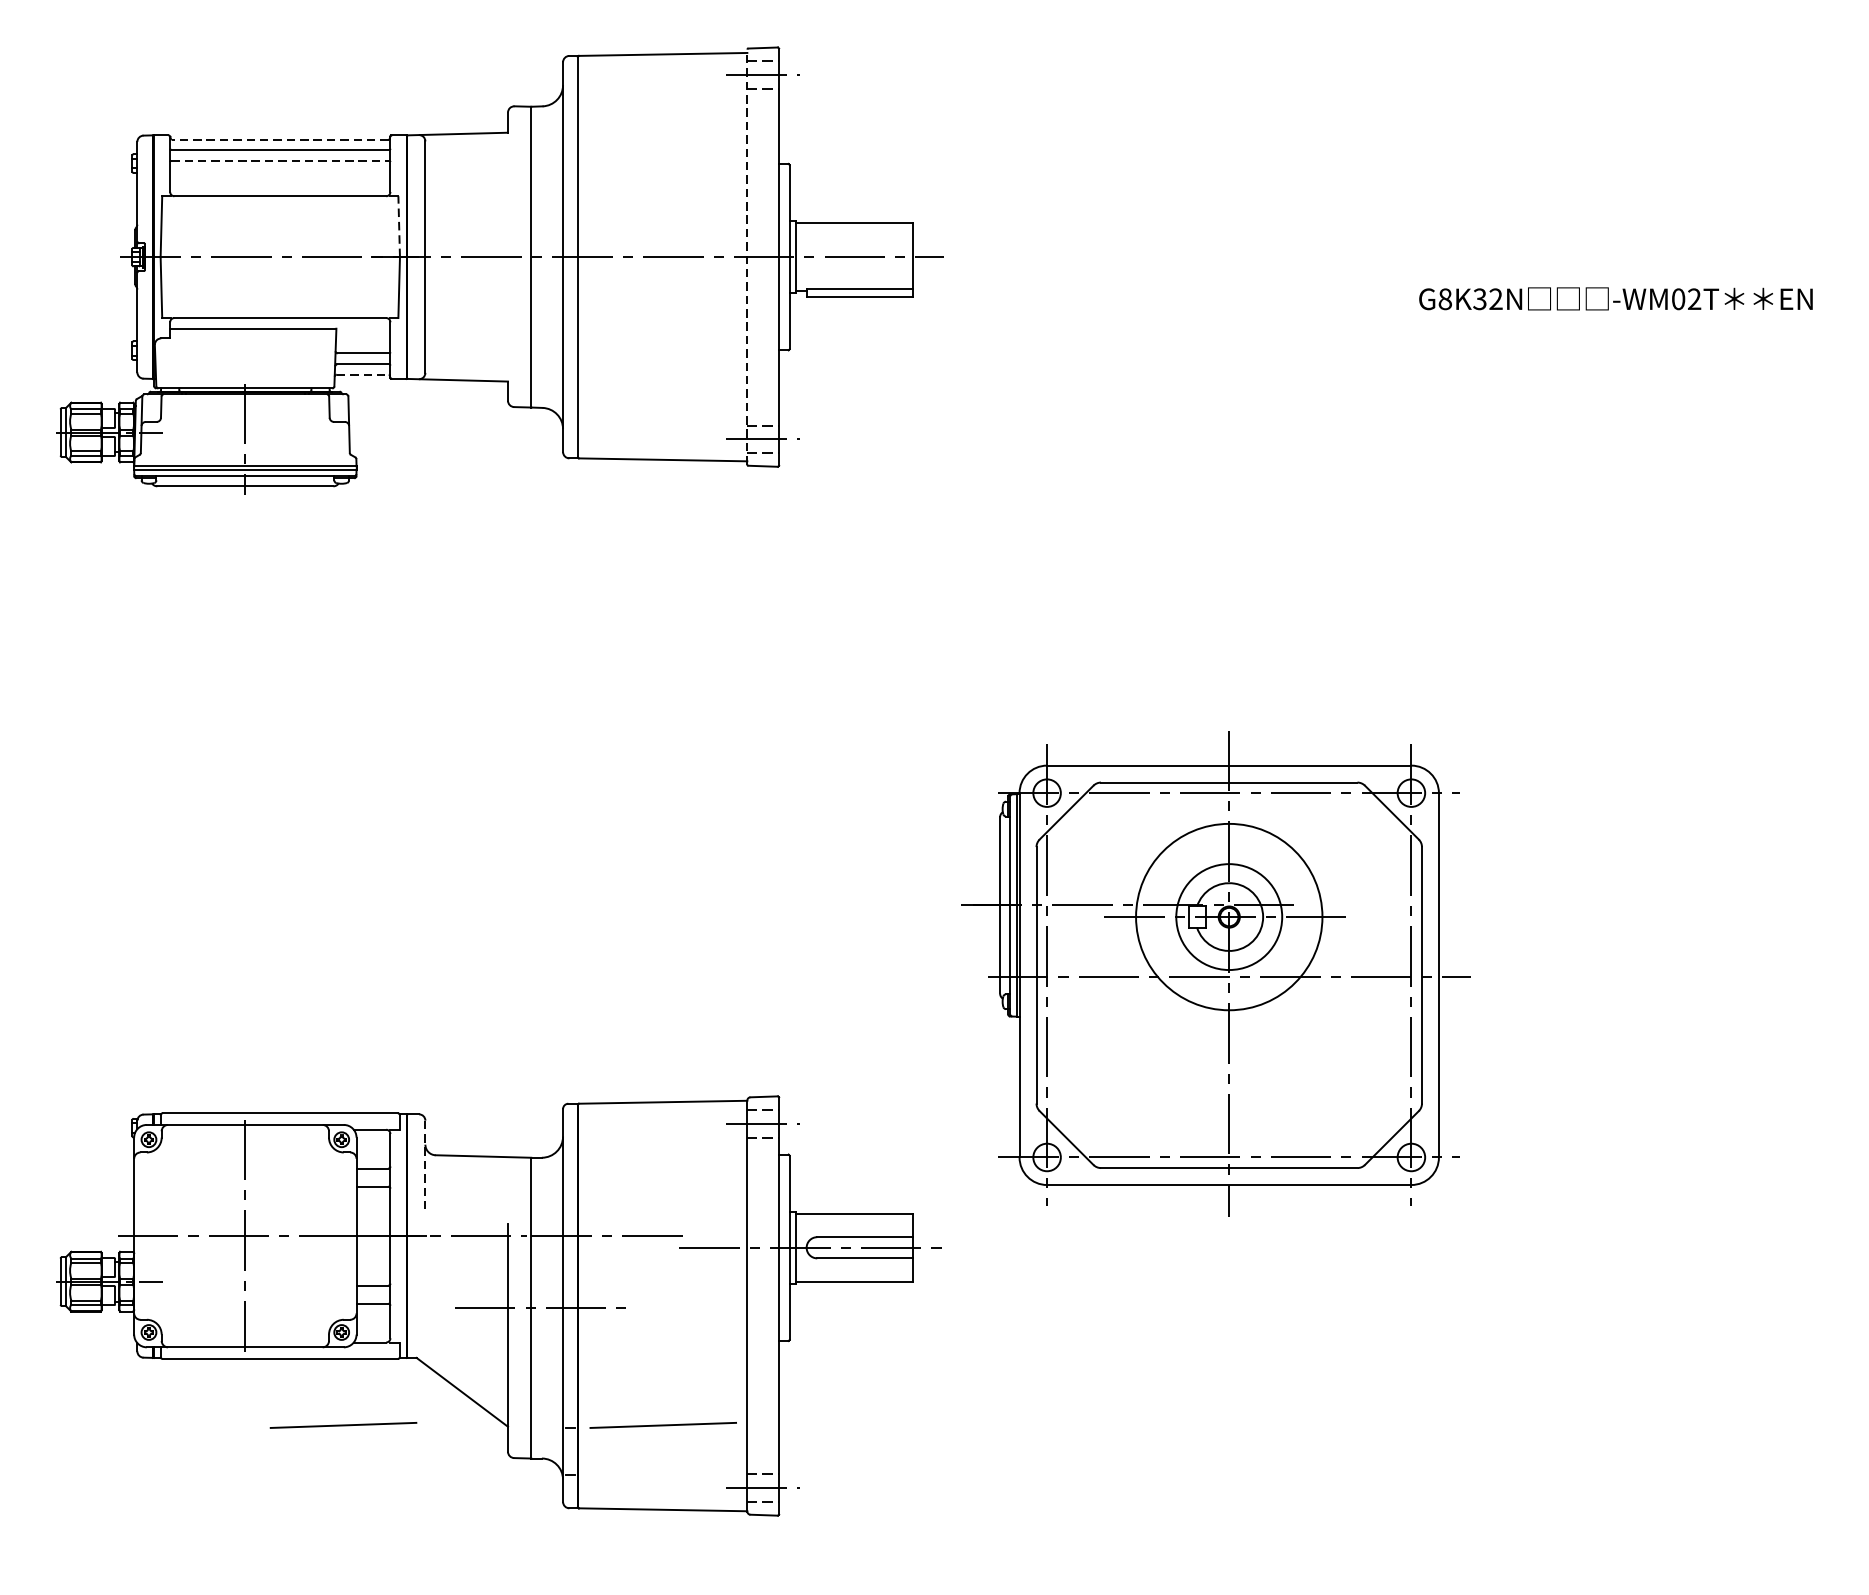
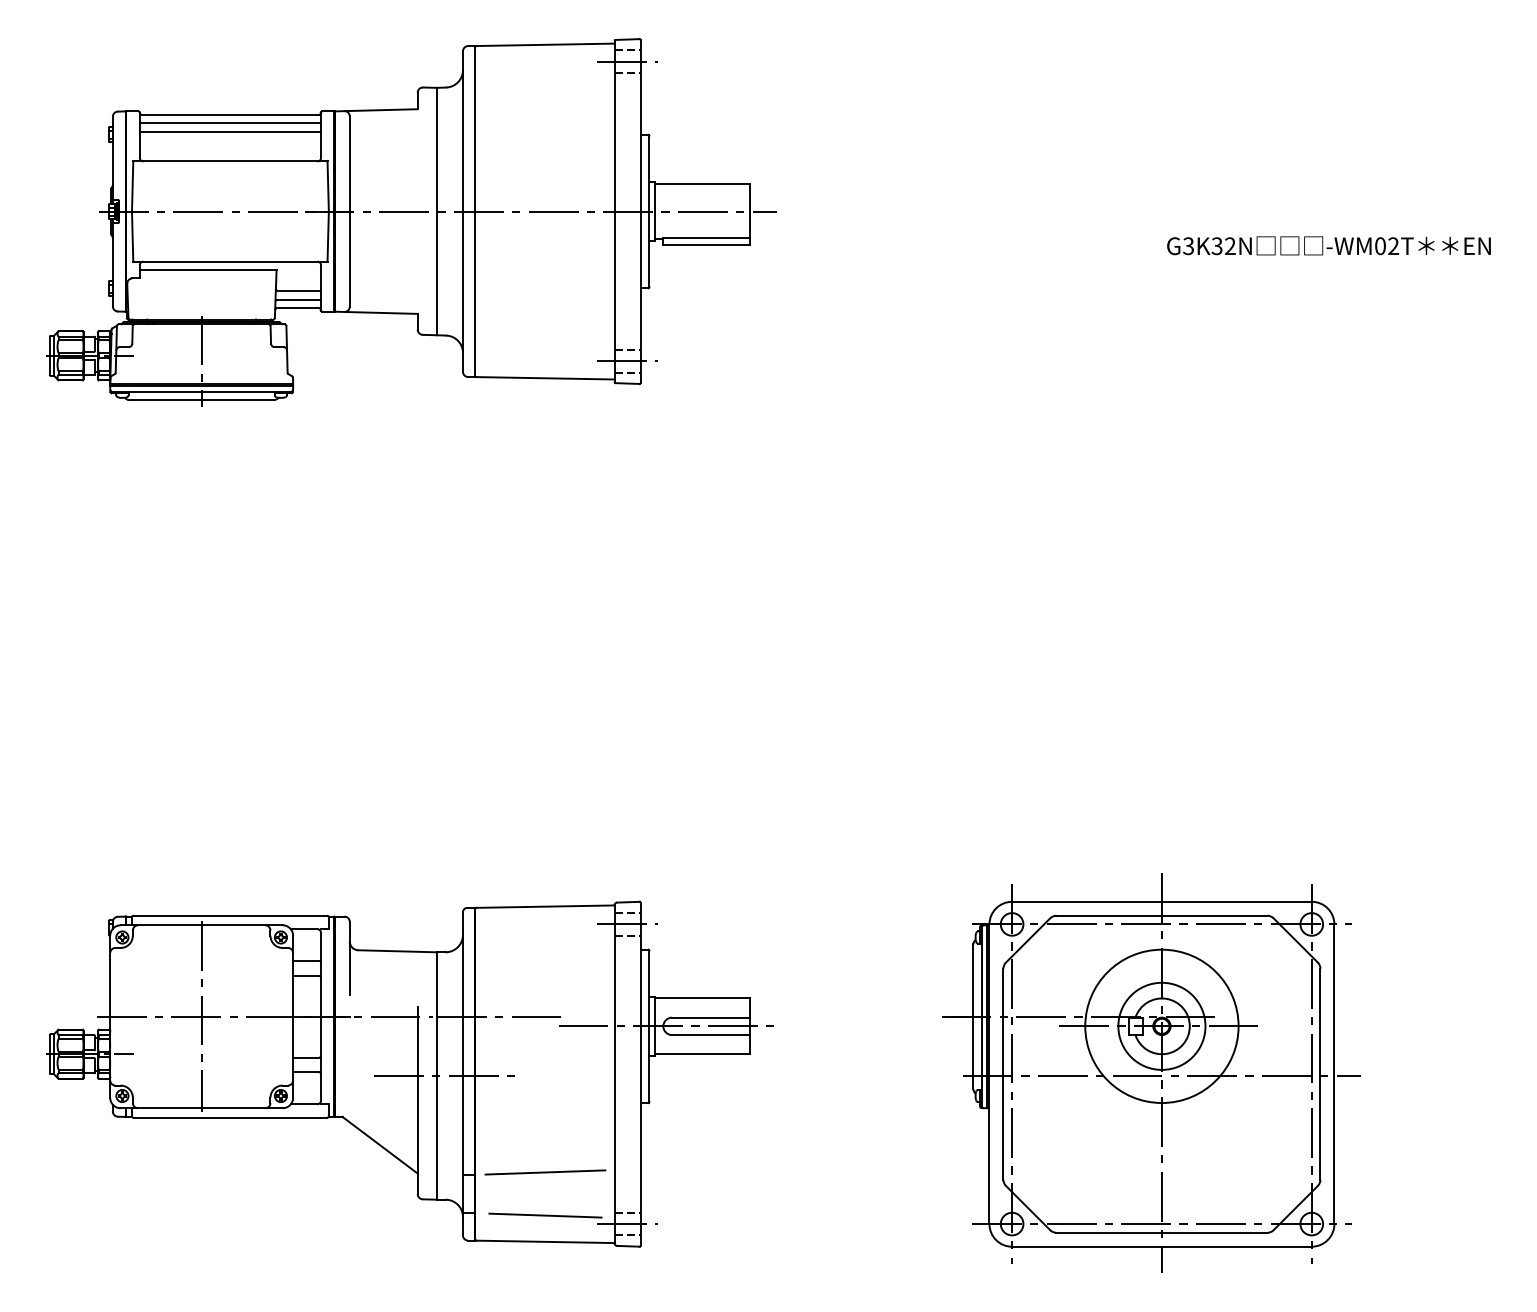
line: (279, 139) -> (229, 114), dashed -> solid
line: (280, 161) -> (230, 132), dashed -> solid
line: (399, 226) -> (328, 186), dashed -> solid
line: (747, 257) -> (614, 211), dashed -> solid
text: (1445, 298) -> (1188, 245), G8K32N -> G3K32N
line: (363, 375) -> (298, 308), dashed -> solid
part: (1216, 973) -> (1151, 1072), moved
line: (425, 1165) -> (349, 958), dashed -> solid
line: (343, 1425) -> (282, 1172), removed
line: (663, 1477) -> (545, 1215), added

